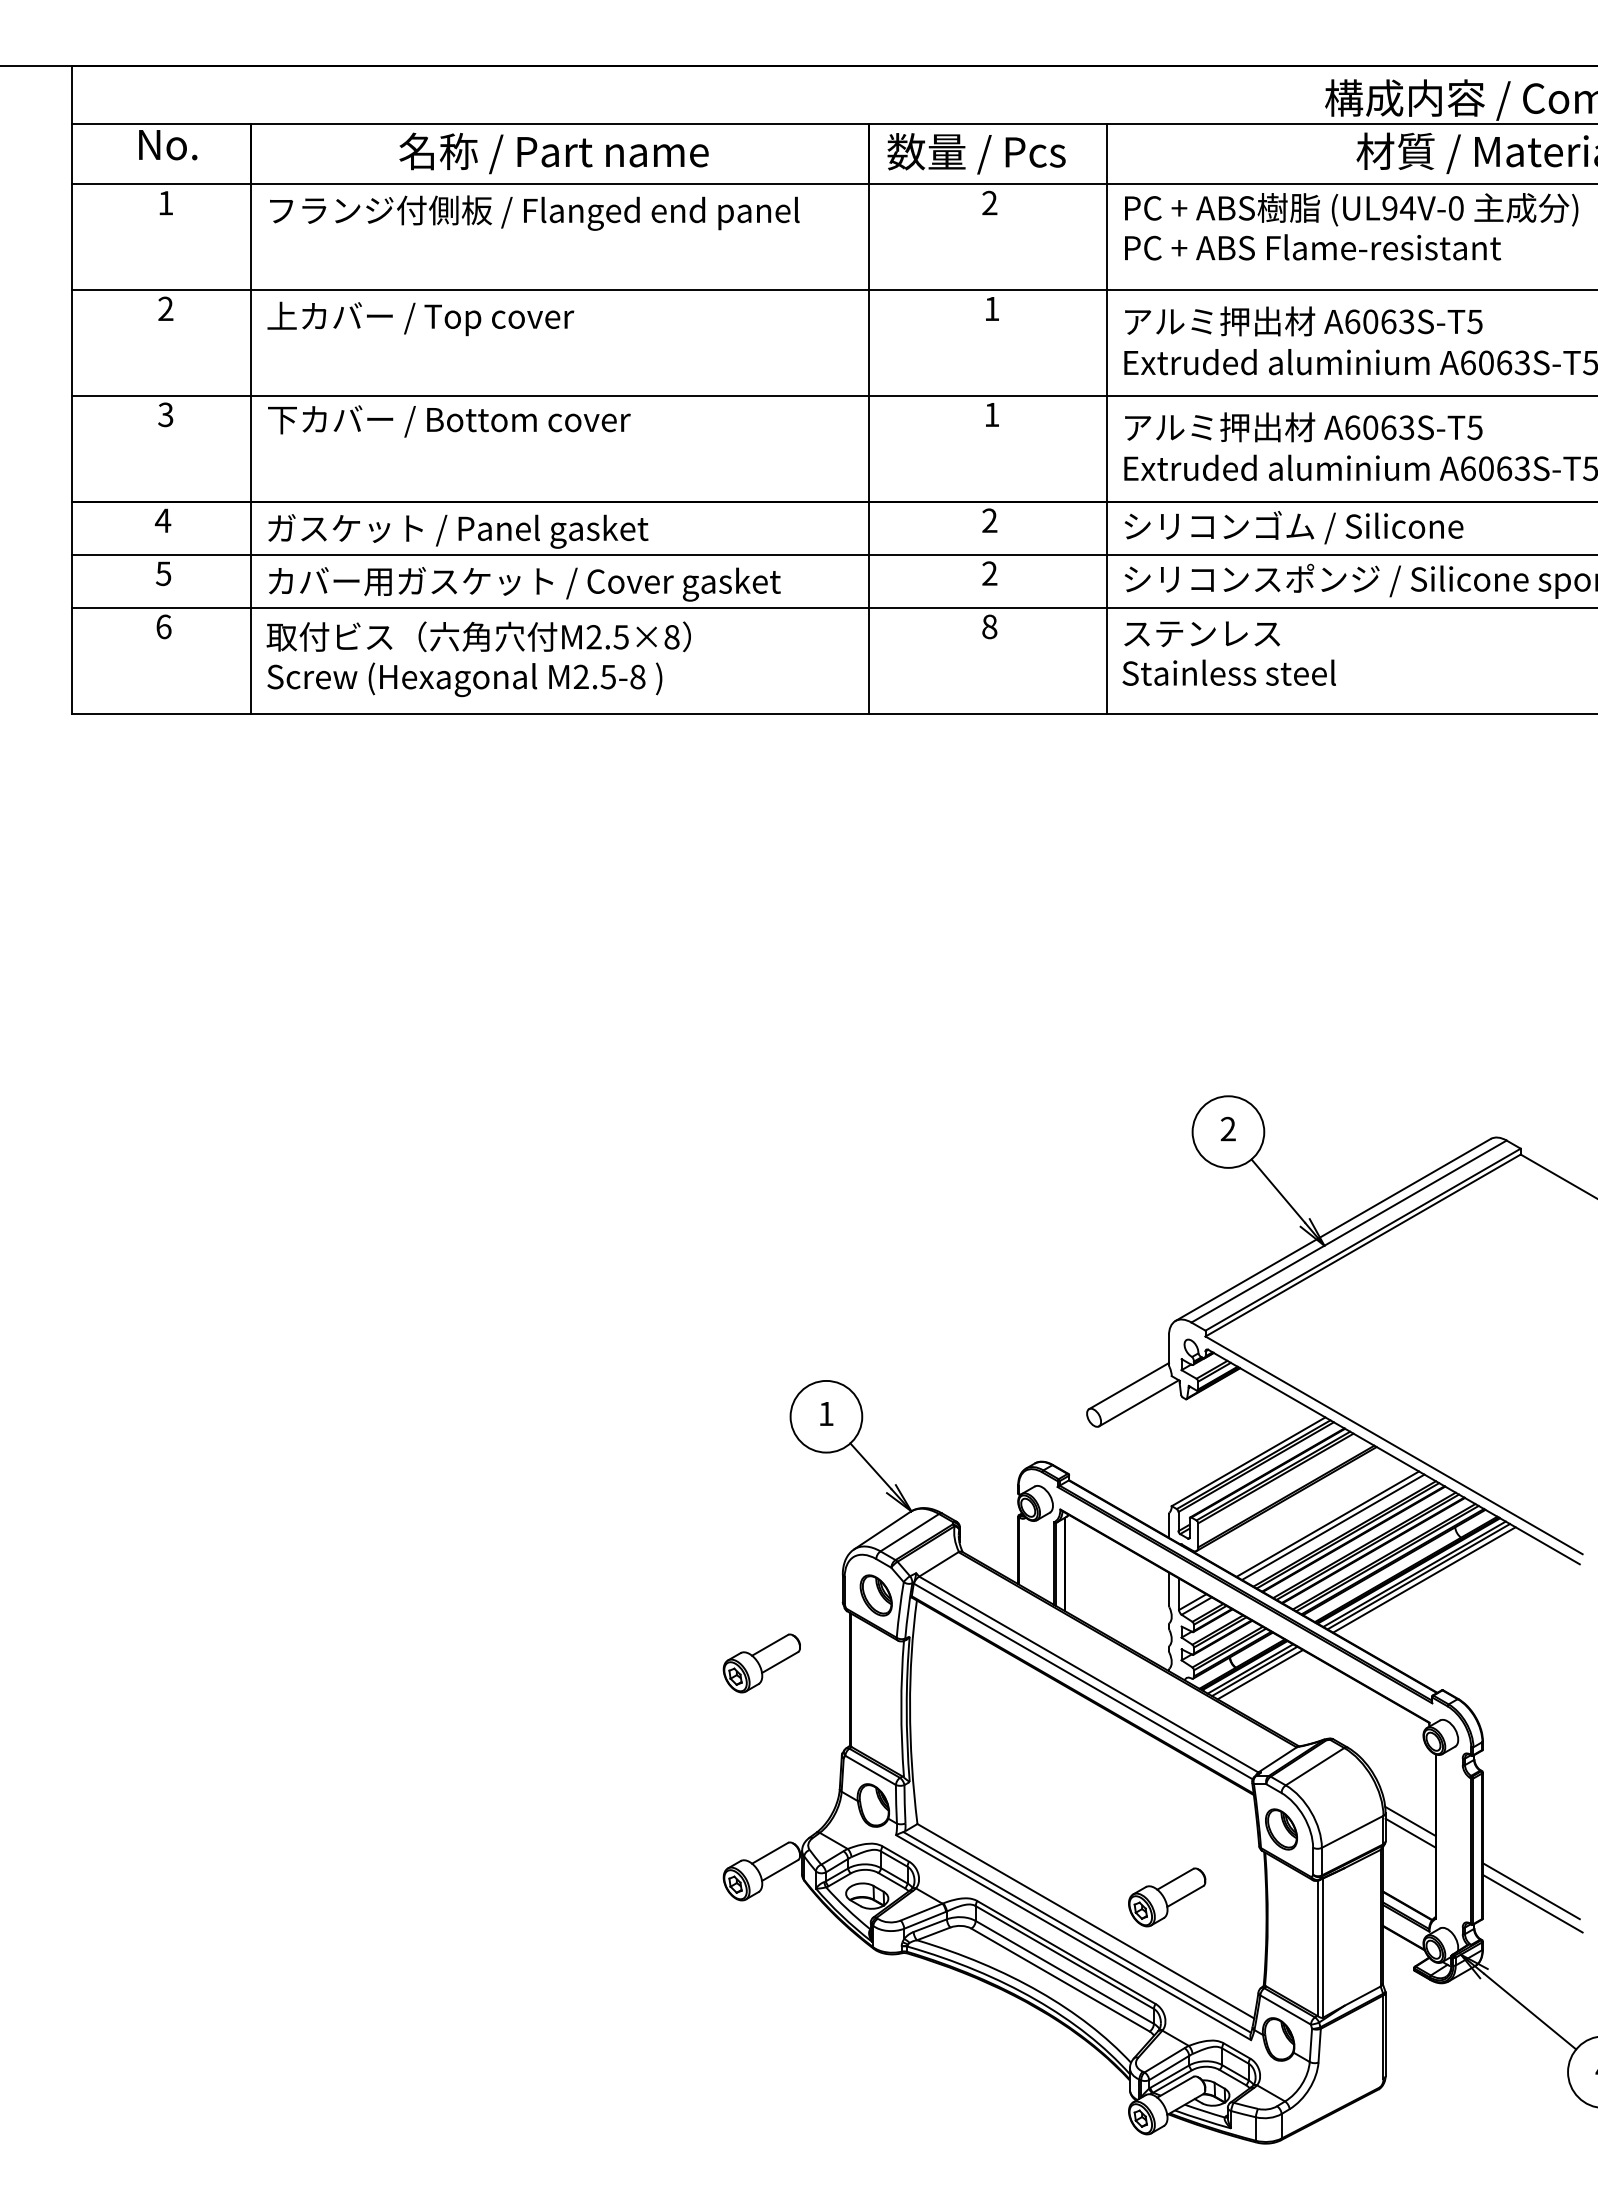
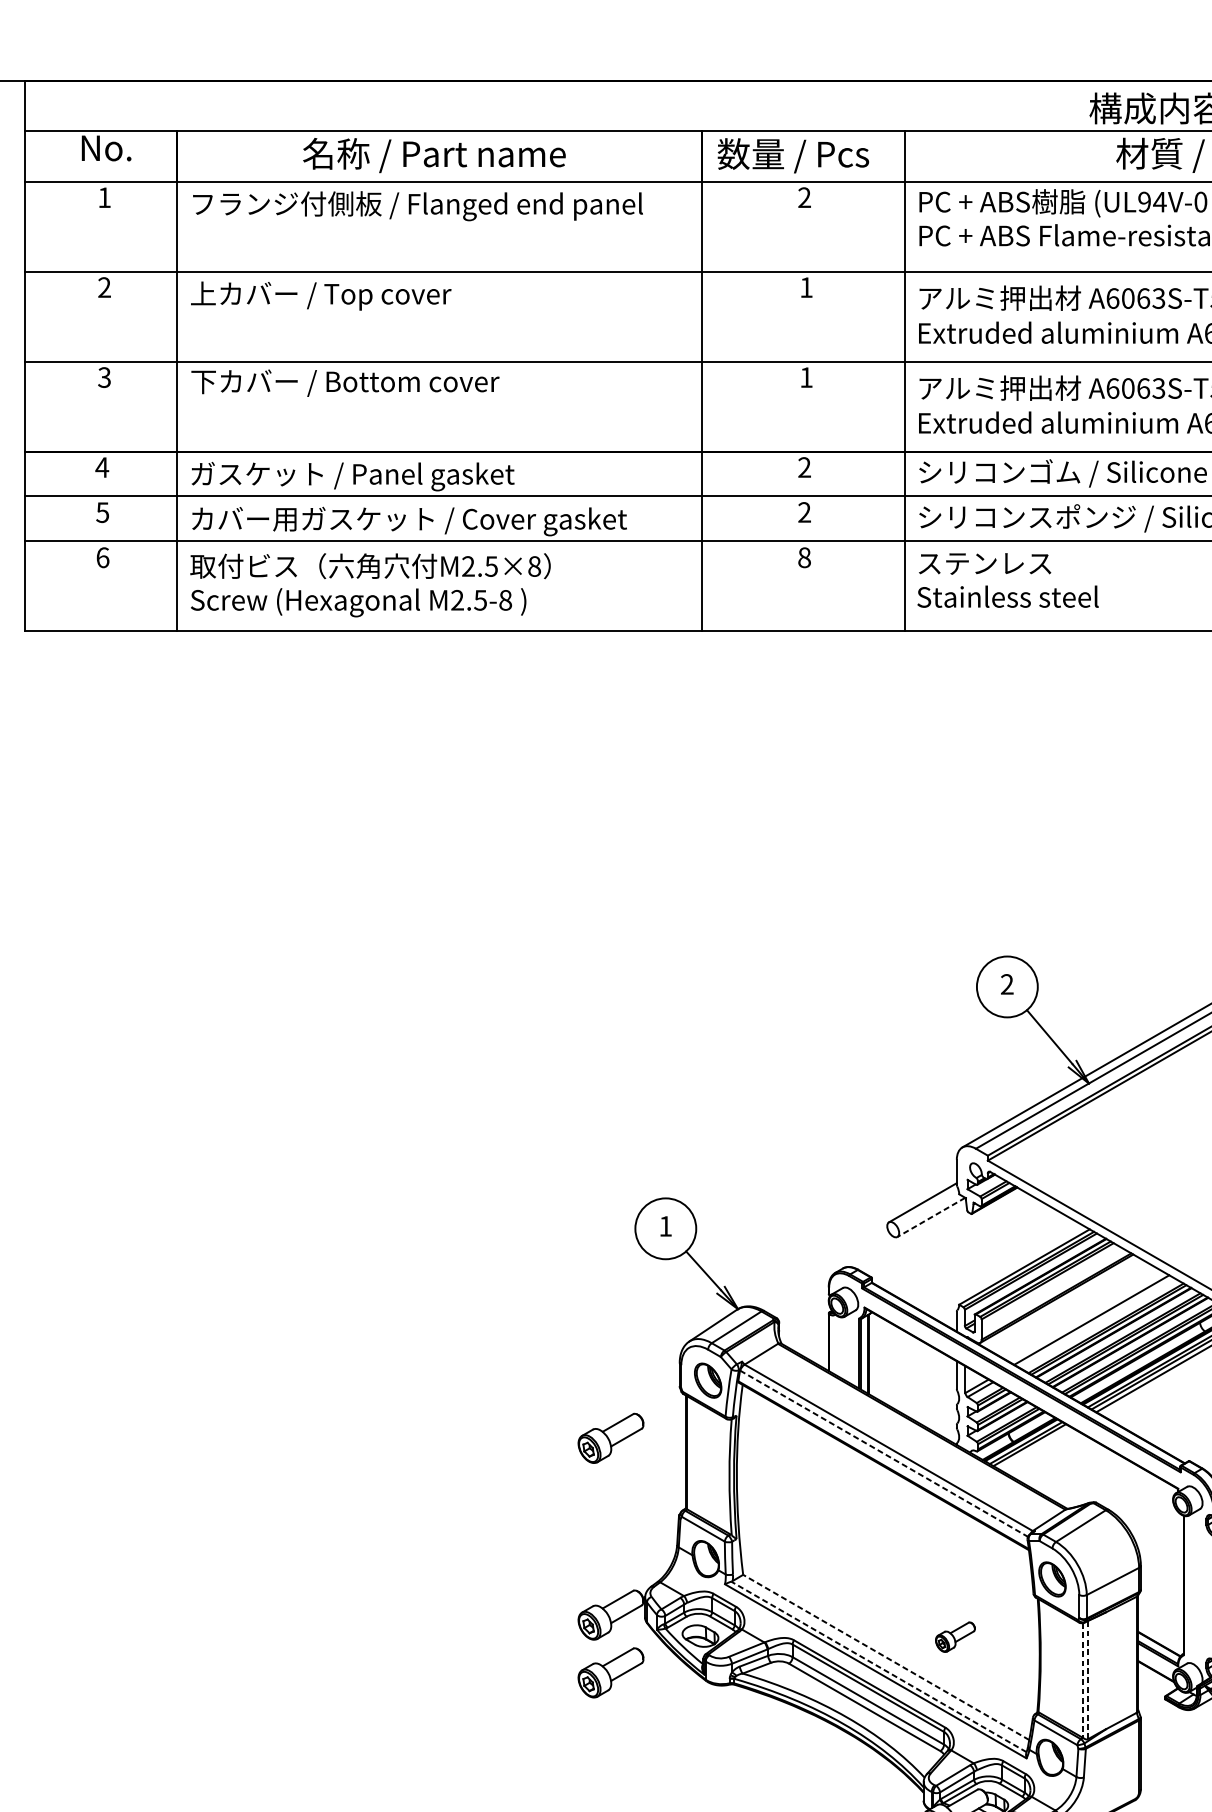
line: (1138, 1403) -> (930, 1217), solid -> dashed
line: (1333, 1526) -> (1096, 1322), removed
line: (1260, 1674) -> (1034, 1447), removed
line: (1083, 1681) -> (884, 1453), solid -> dashed
line: (1410, 1821) -> (1162, 1572), removed
line: (1410, 1832) -> (1162, 1582), removed
part: (1167, 1897) -> (955, 1637), size x0.6
line: (1085, 1921) -> (885, 1657), solid -> dashed
line: (1077, 1932) -> (879, 1666), solid -> dashed
part: (761, 1939) -> (610, 1672), added
line: (1317, 1948) -> (1083, 1680), solid -> dashed
line: (1323, 1948) -> (1088, 1680), solid -> dashed

